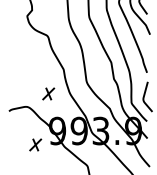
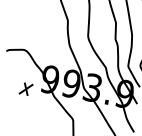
part: (48, 93) -> (48, 41), removed

